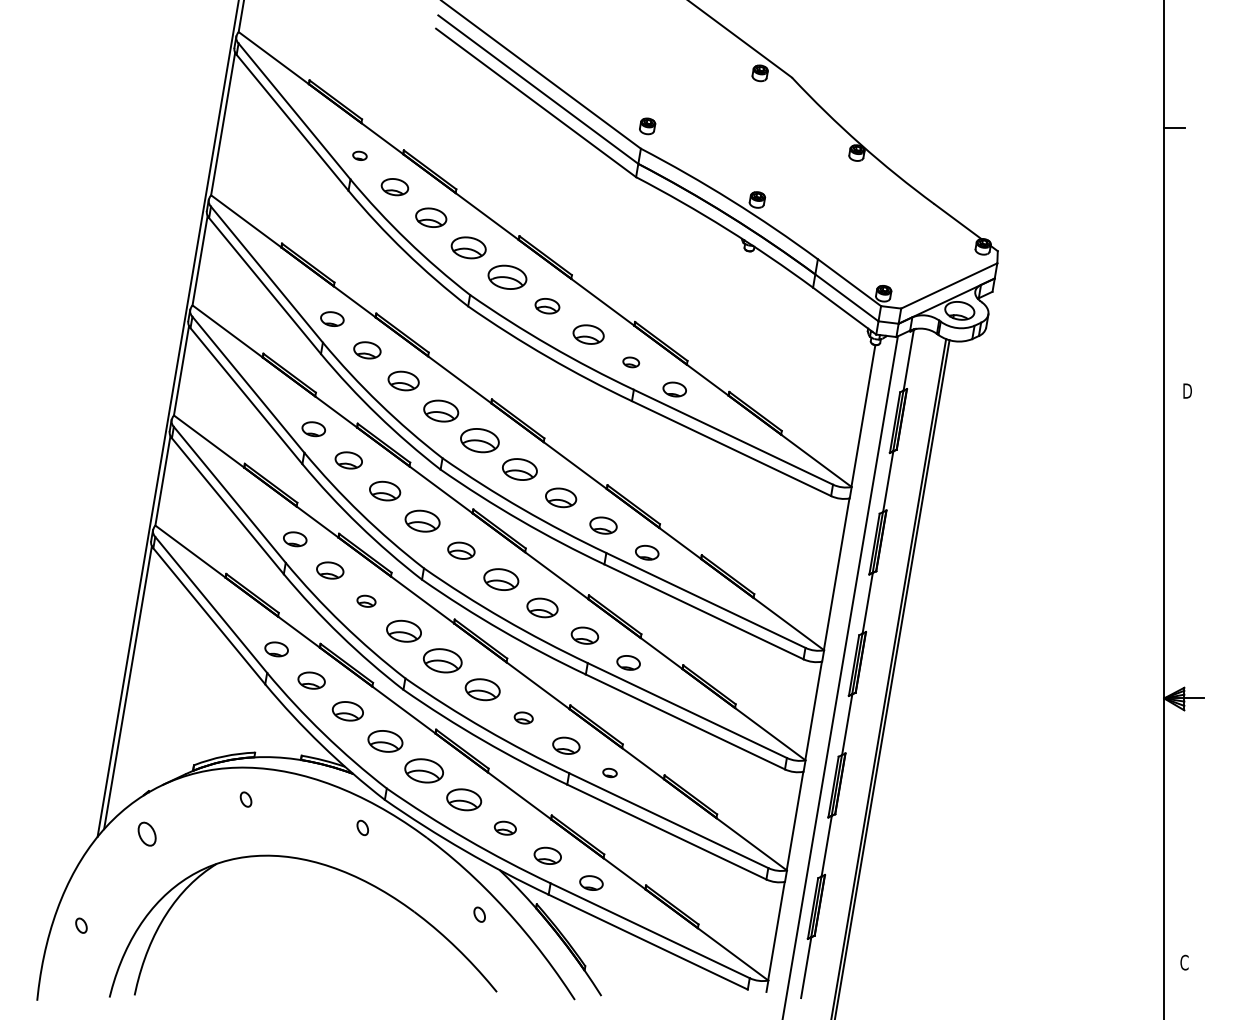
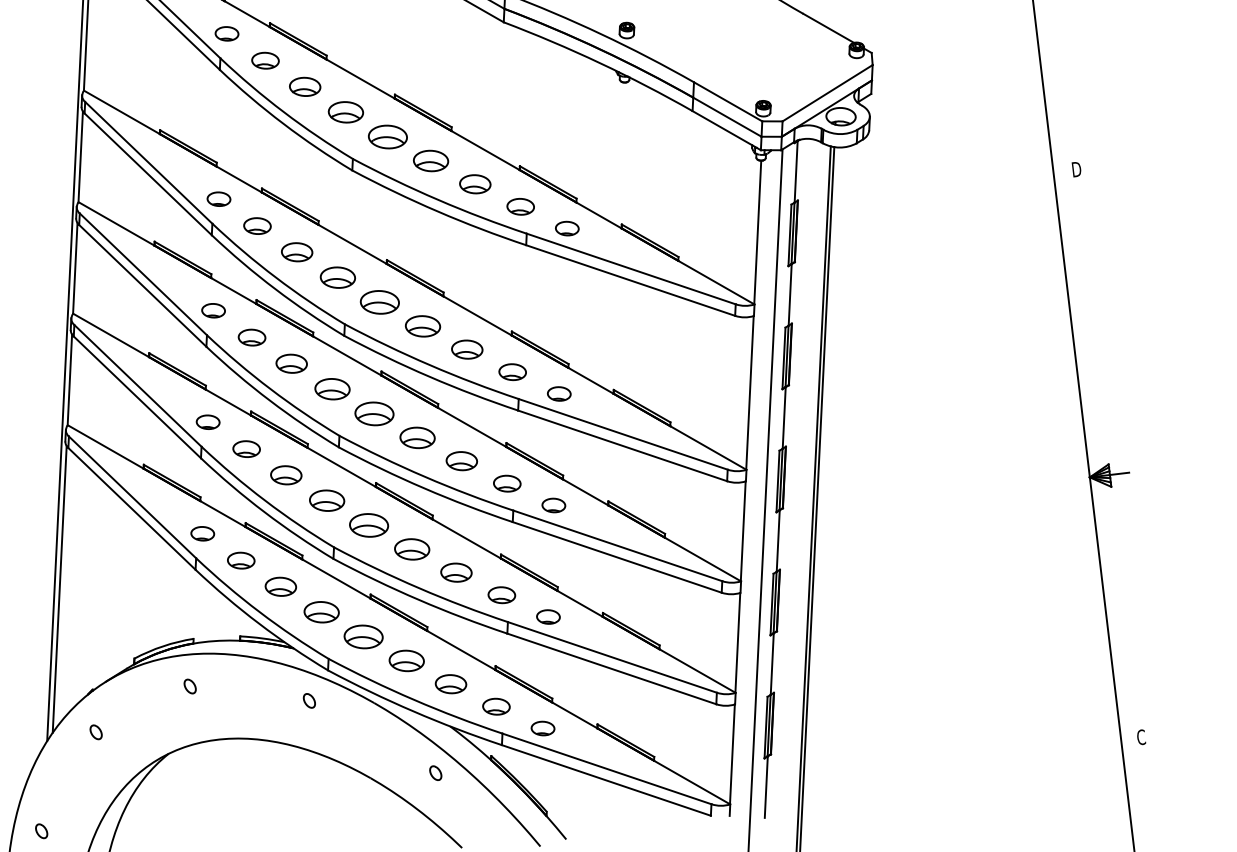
part: (359, 155) -> (226, 33), size x1.67
part: (547, 305) -> (430, 160), size x1.43
part: (631, 362) -> (521, 206), size x1.67
part: (461, 550) -> (374, 413), size x1.43
part: (366, 601) -> (286, 475), size x1.67
part: (523, 717) -> (455, 572), size x1.67
part: (609, 772) -> (547, 616), size x1.67
part: (505, 828) -> (451, 684), size x1.43
part: (147, 833) -> (96, 731), size x0.62

